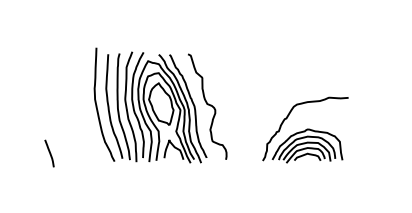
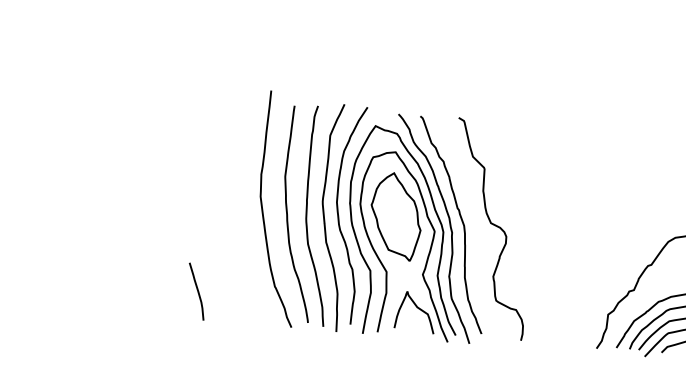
curve: (49, 153) -> (196, 291), moved

